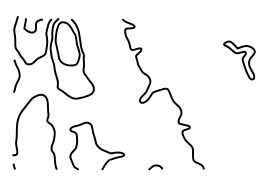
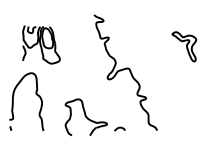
part: (53, 57) -> (41, 44), size x0.6
part: (96, 145) -> (85, 116), moved

